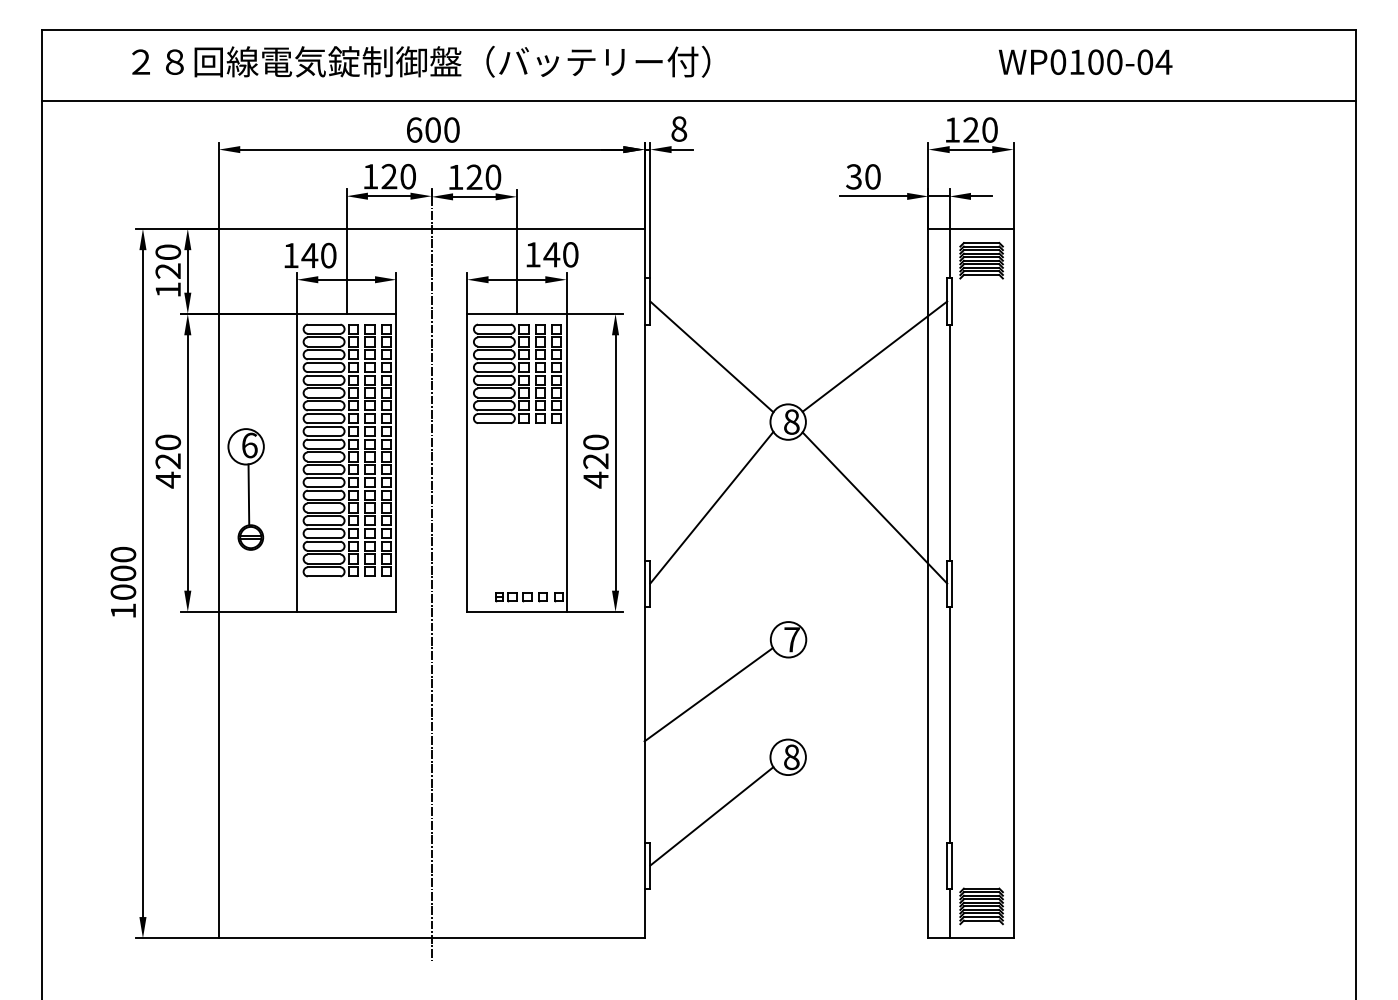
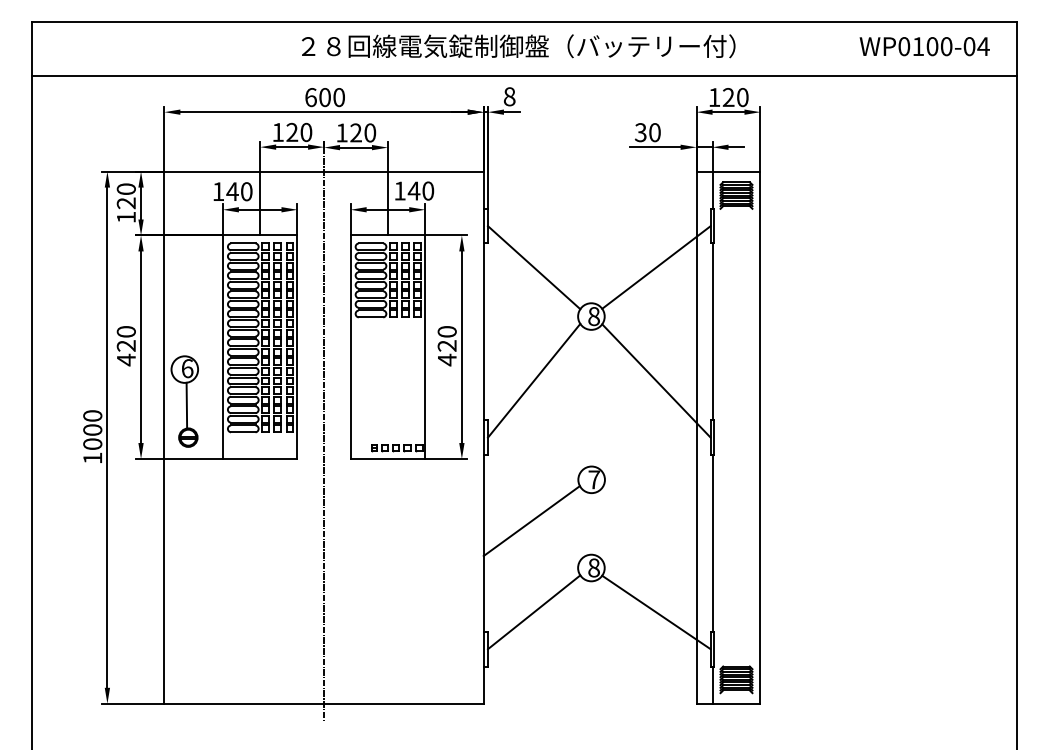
text: (421, 61) -> (518, 46), moved
text: (1085, 61) -> (924, 46), moved
part: (245, 489) -> (184, 401), moved
line: (874, 816) -> (656, 612), added

